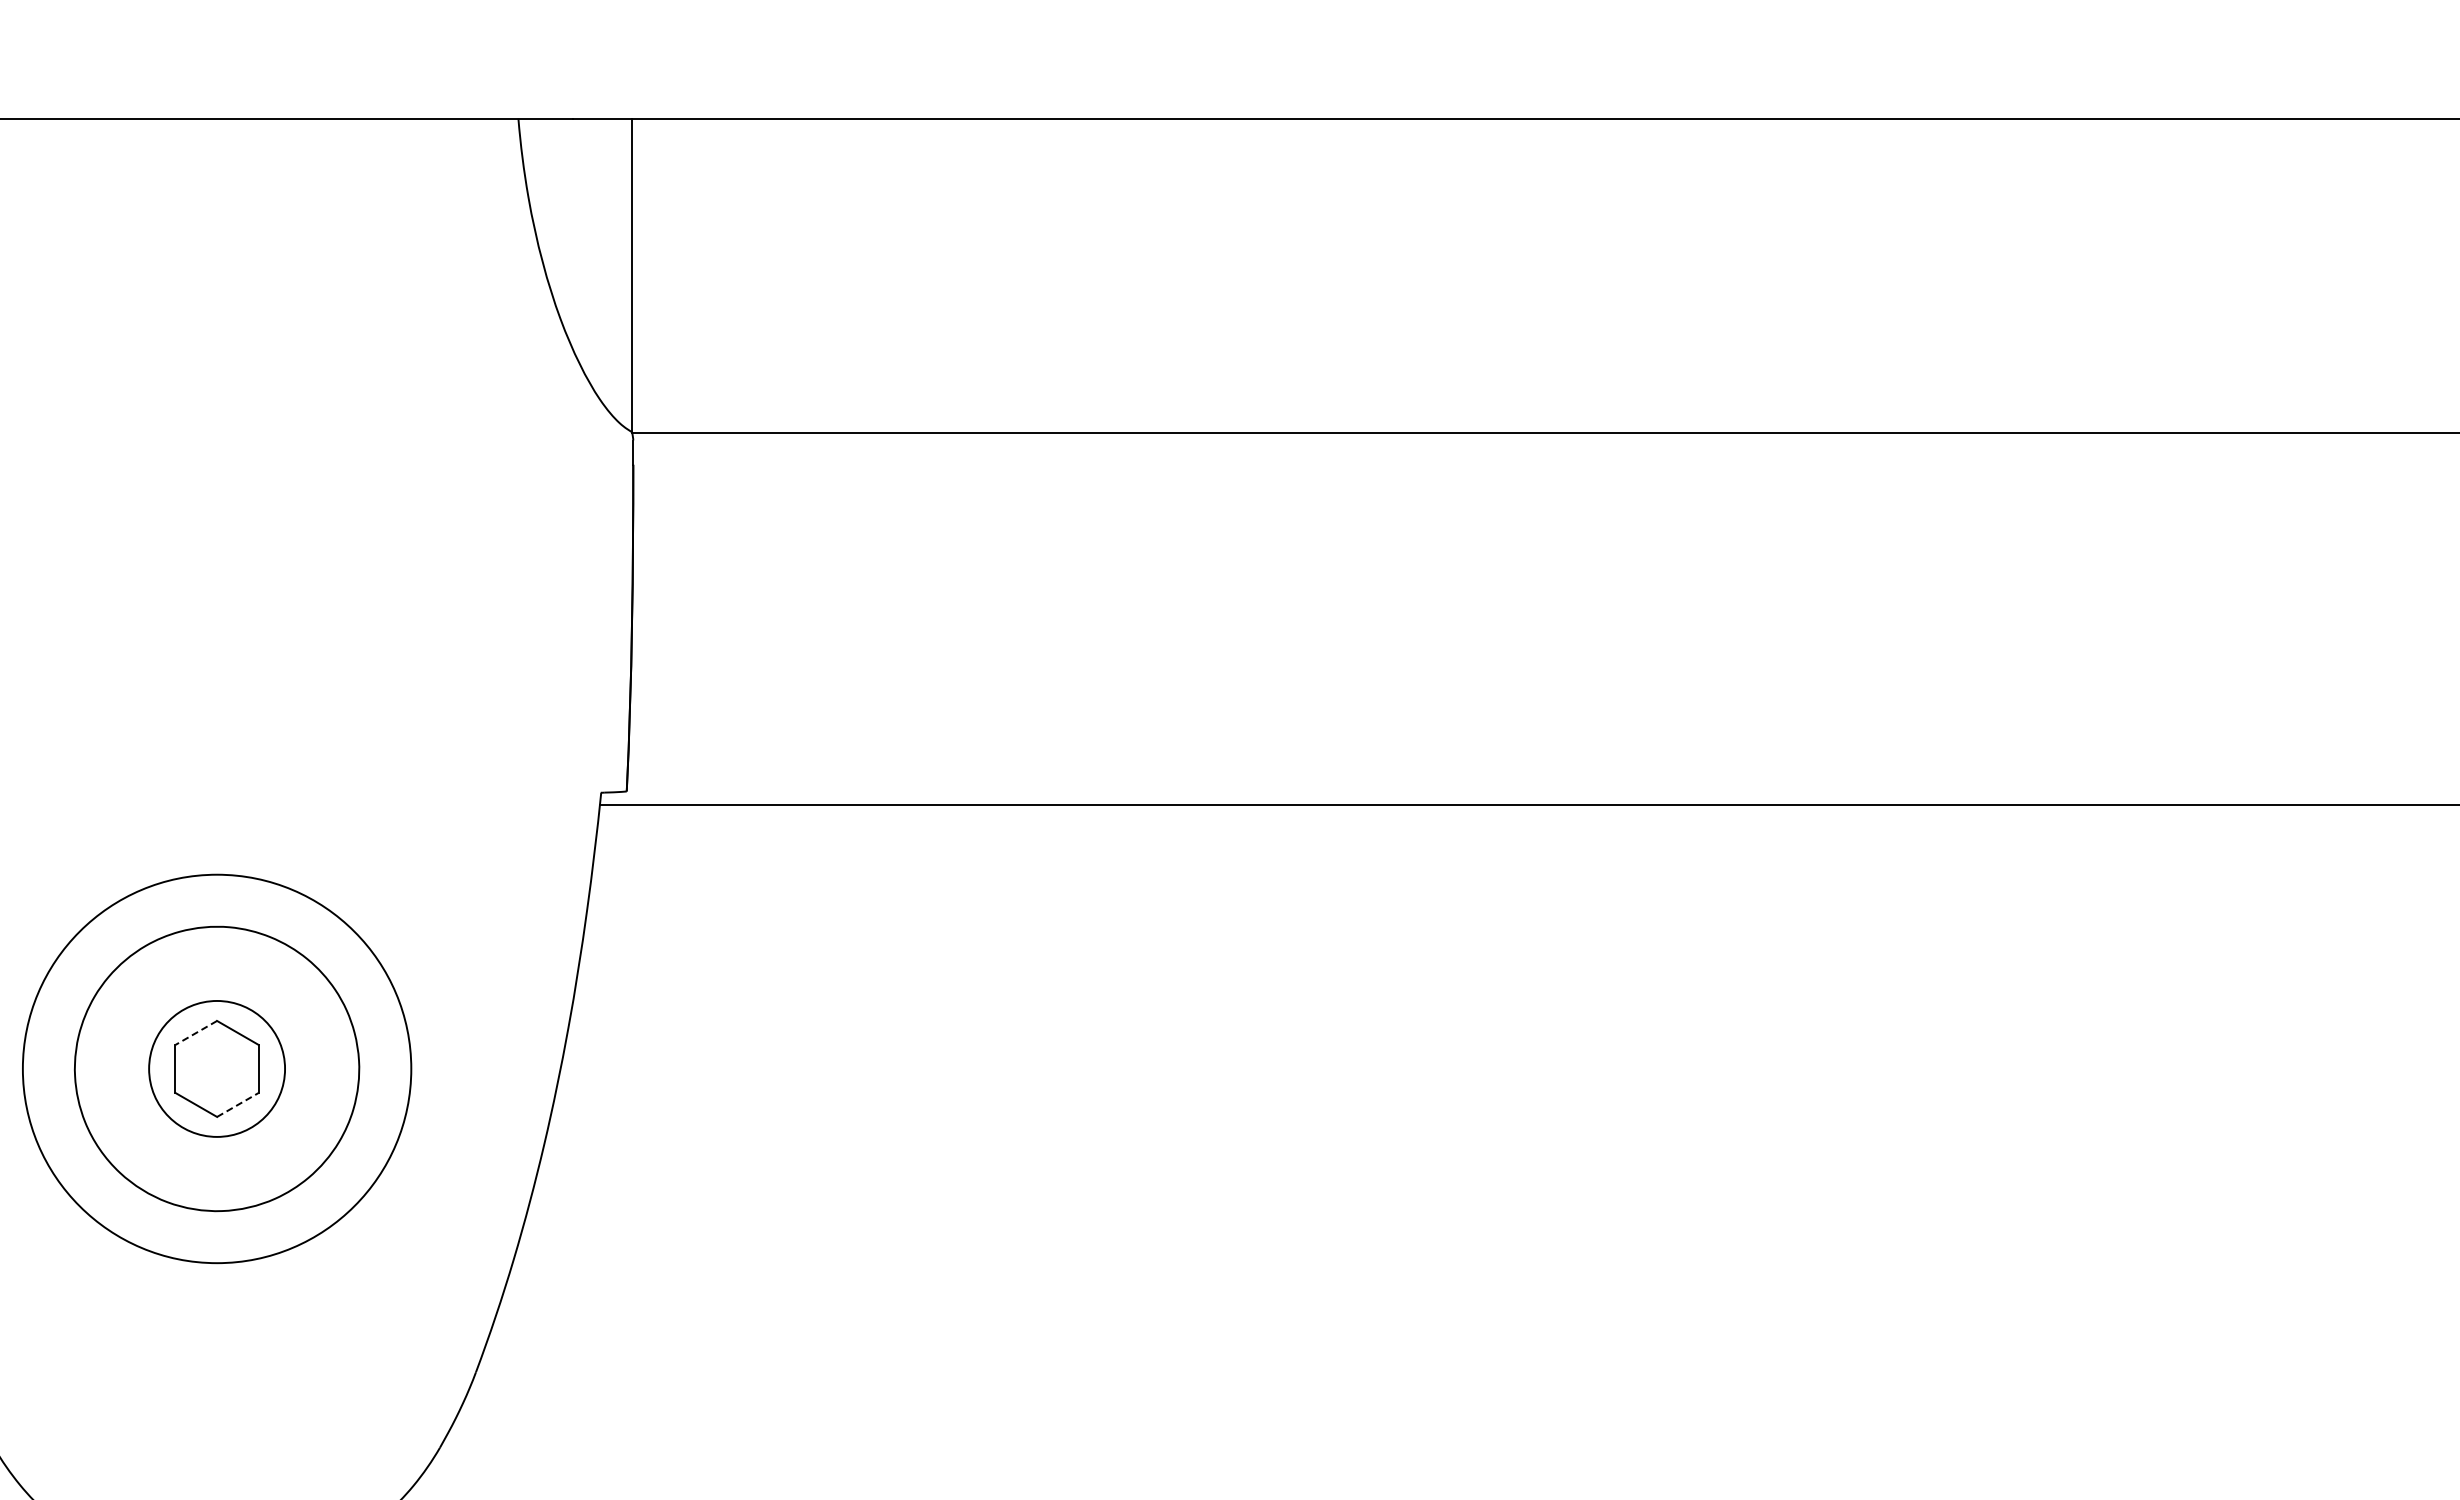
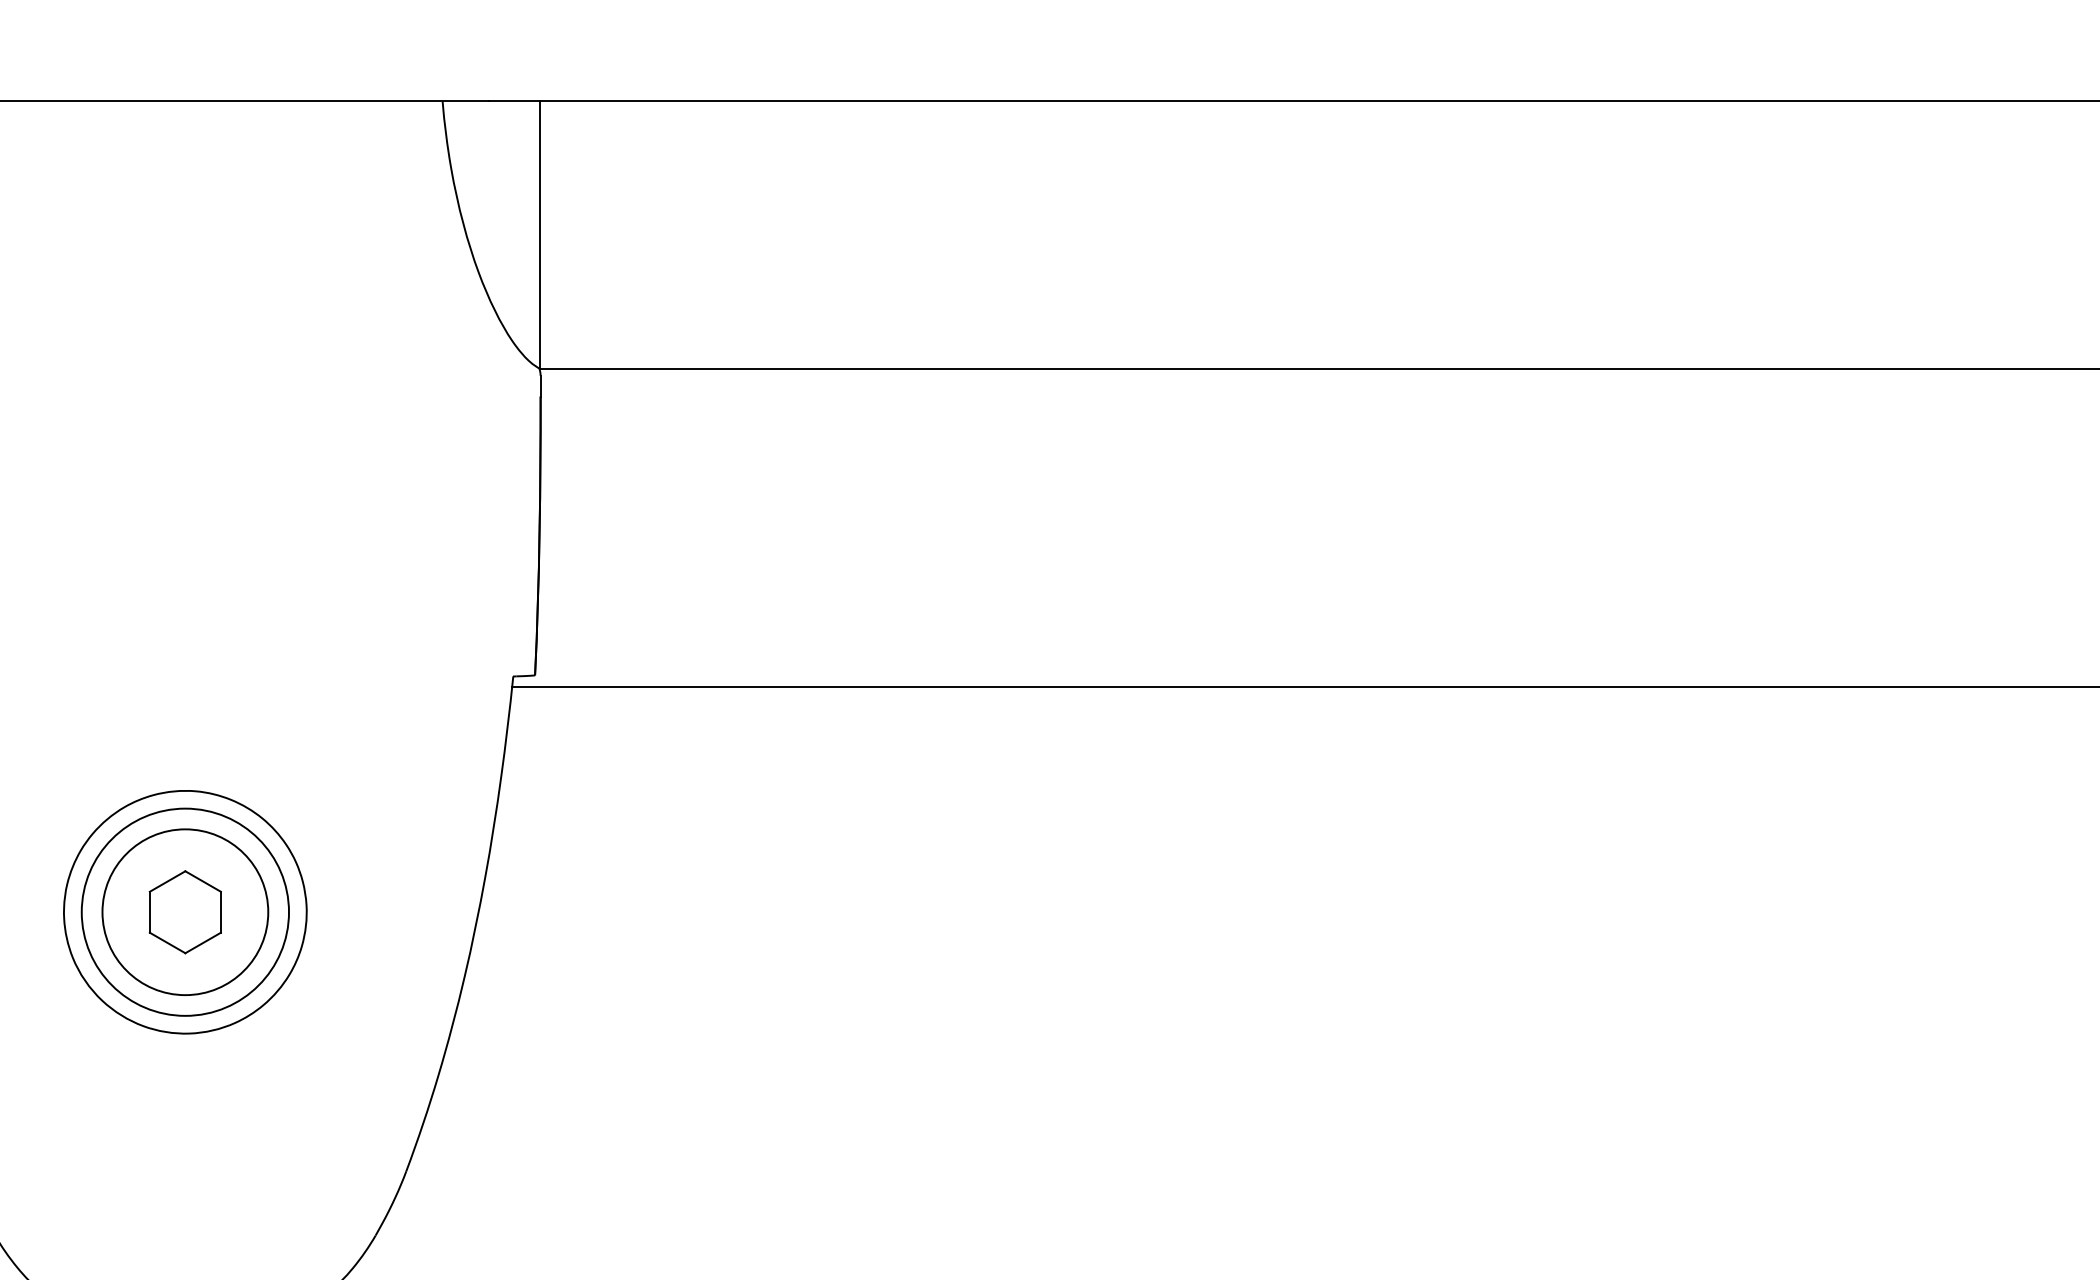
line: (195, 1033) -> (166, 881), dashed -> solid
circle: (216, 1068) -> (184, 911), size x0.62
circle: (216, 1068) -> (184, 911), size x1.43
line: (238, 1104) -> (203, 942), dashed -> solid

